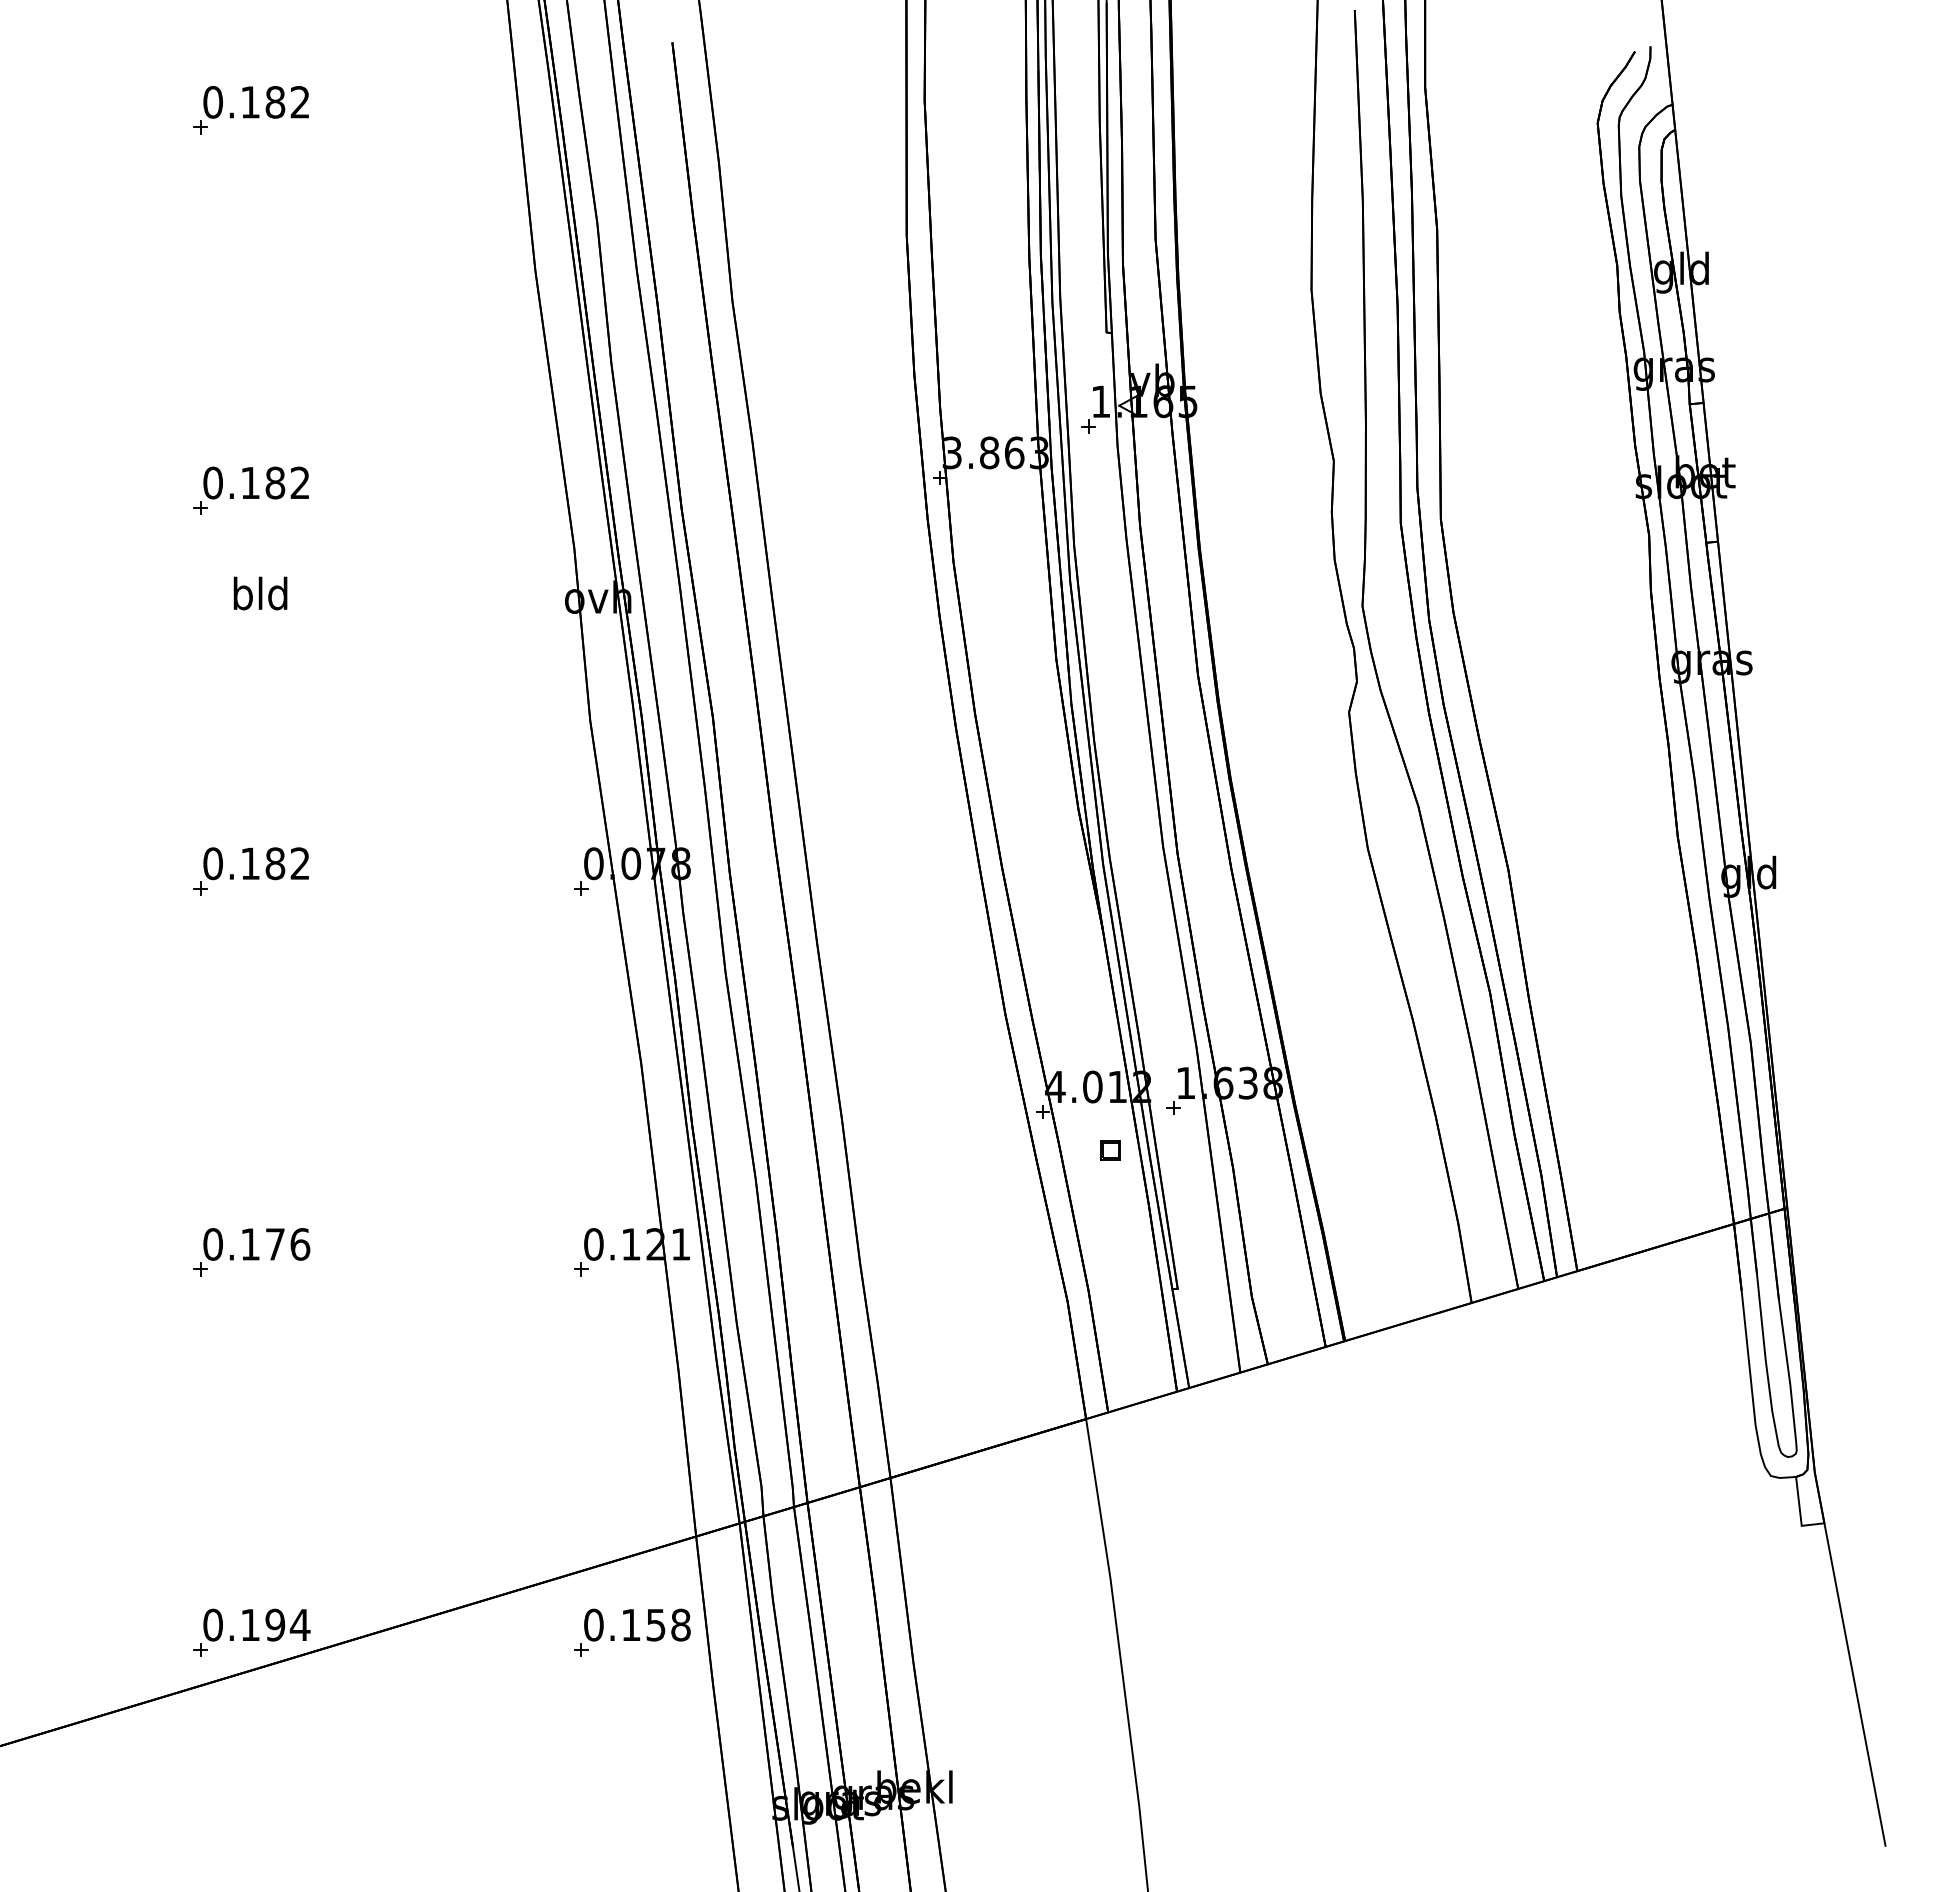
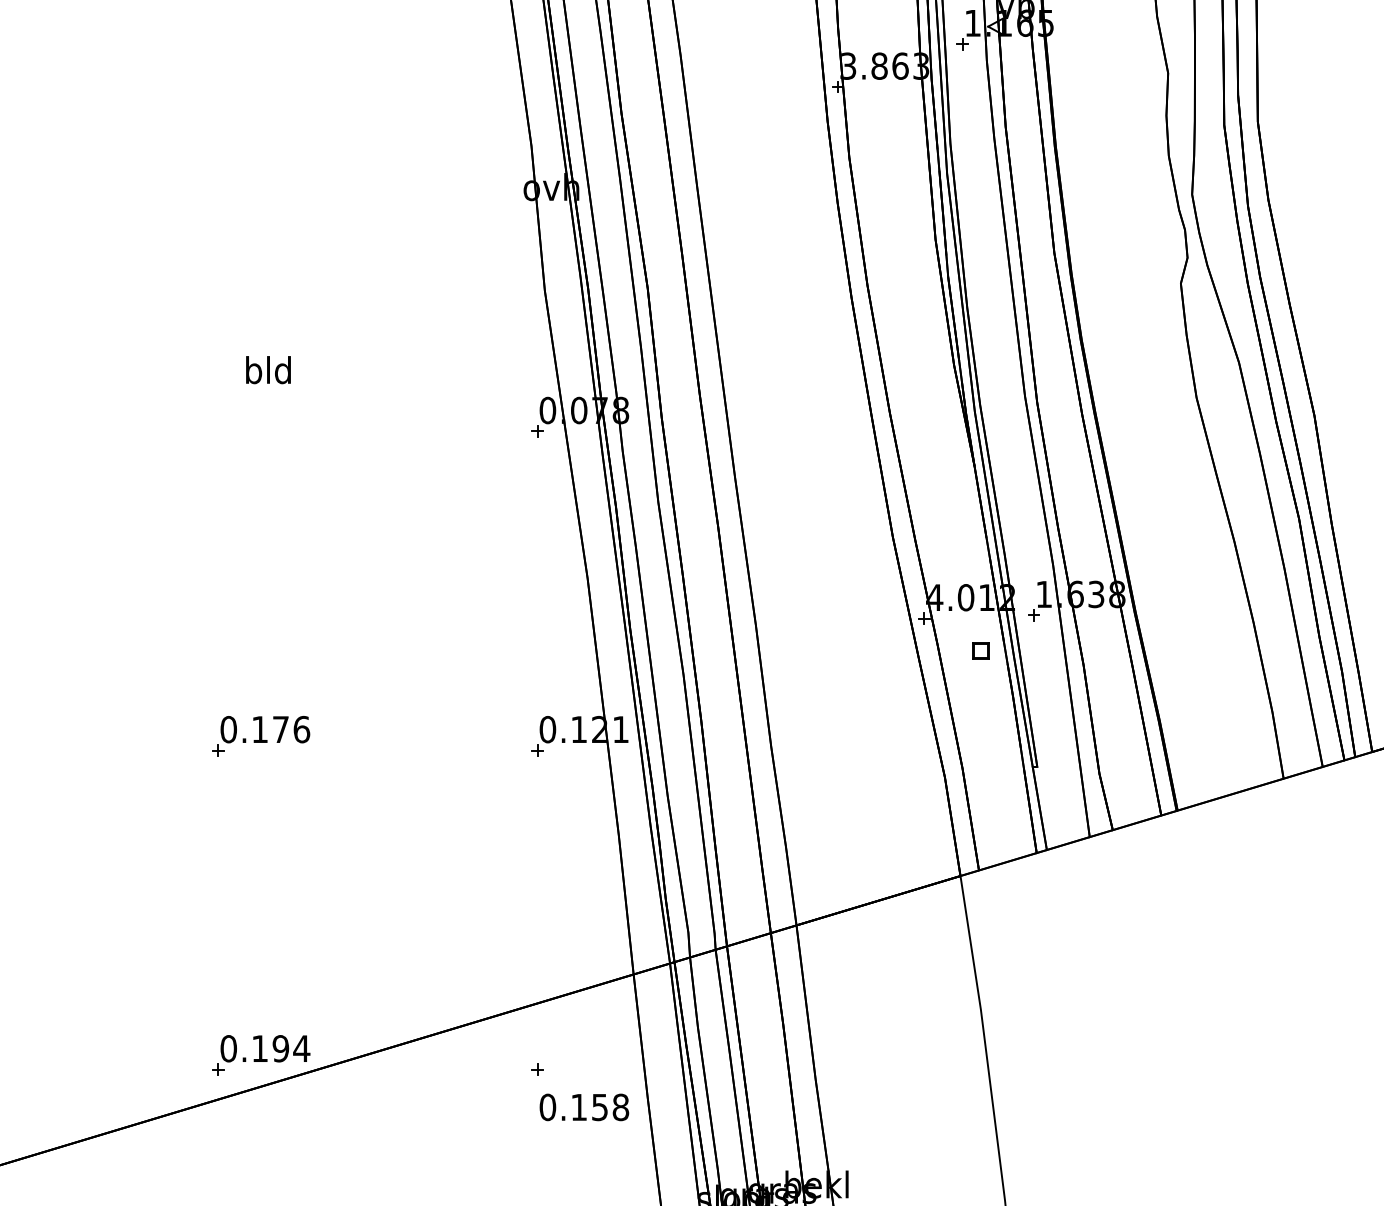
part: (250, 490) -> (260, 97), removed
text: (260, 593) -> (268, 370), moved
part: (250, 871) -> (260, 417), removed
text: (637, 1624) -> (584, 1106), moved

